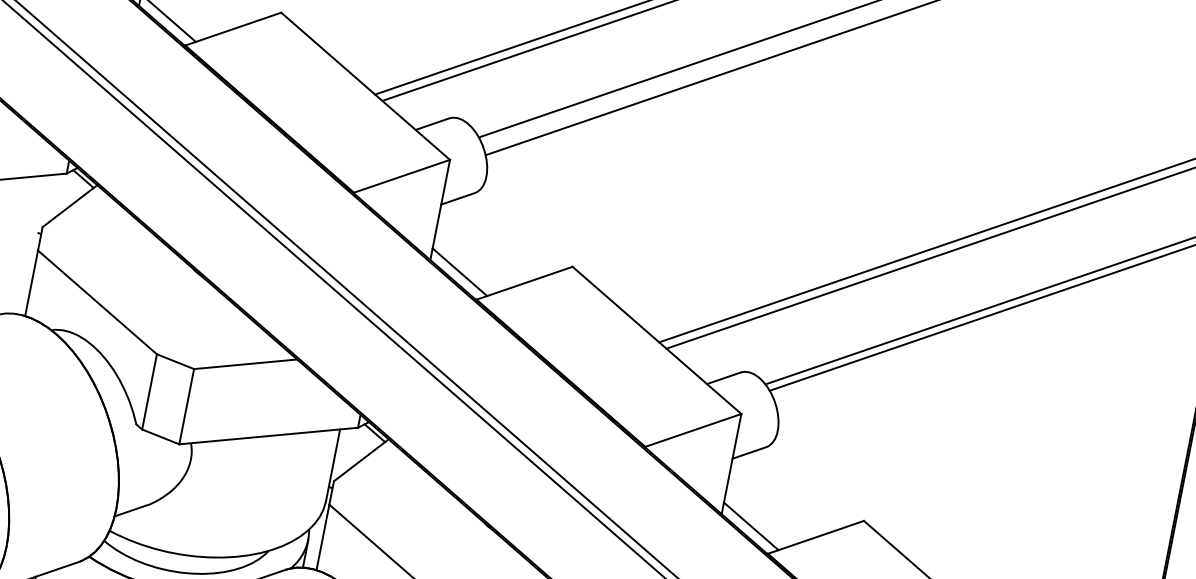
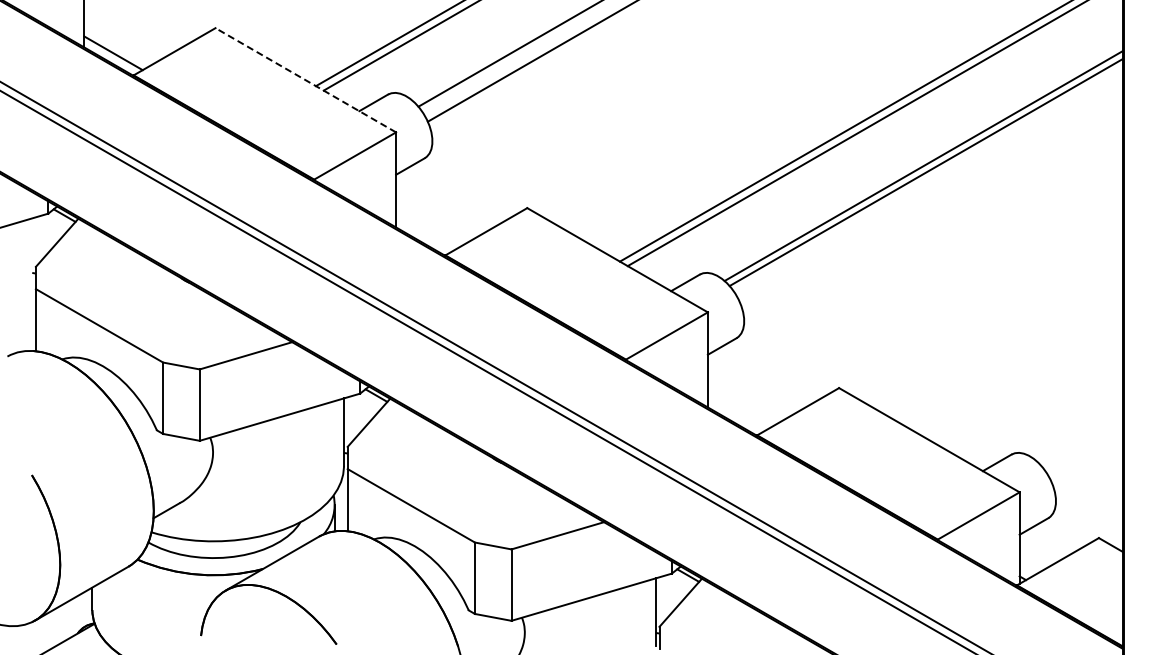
line: (365, 86) -> (305, 80), solid -> dashed
line: (460, 272) -> (425, 233), removed
line: (750, 526) -> (736, 413), removed

